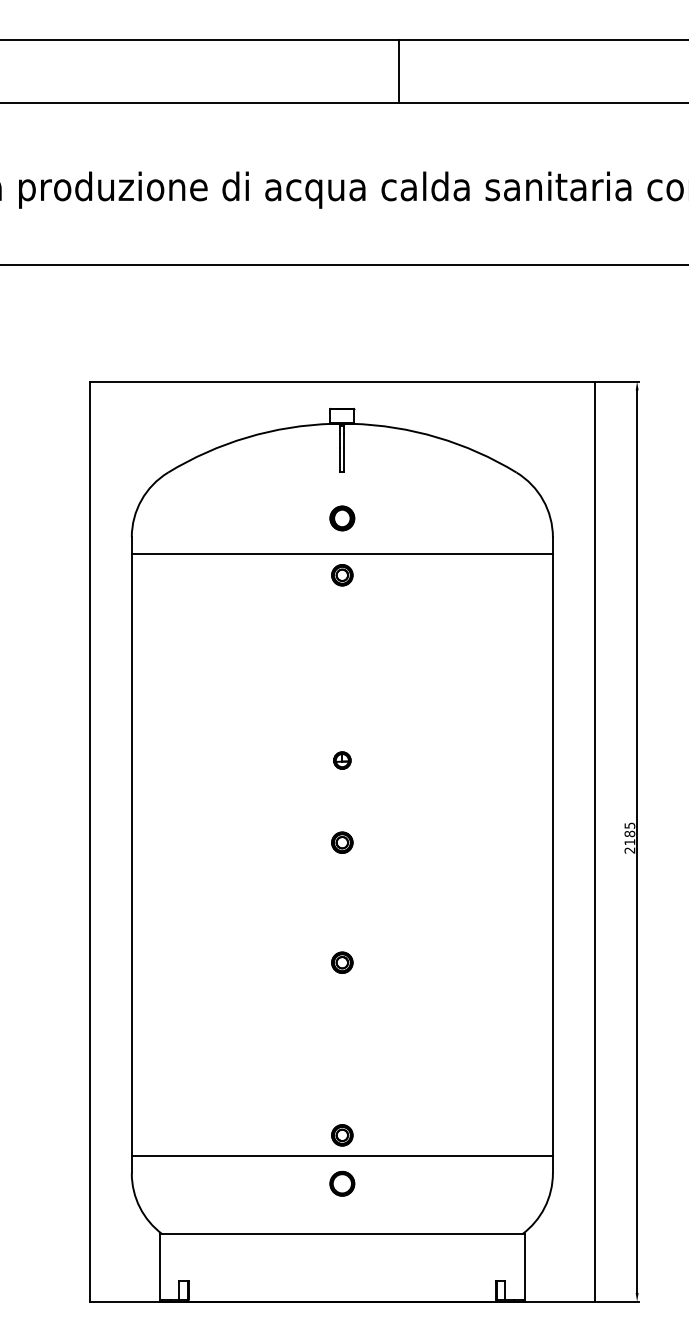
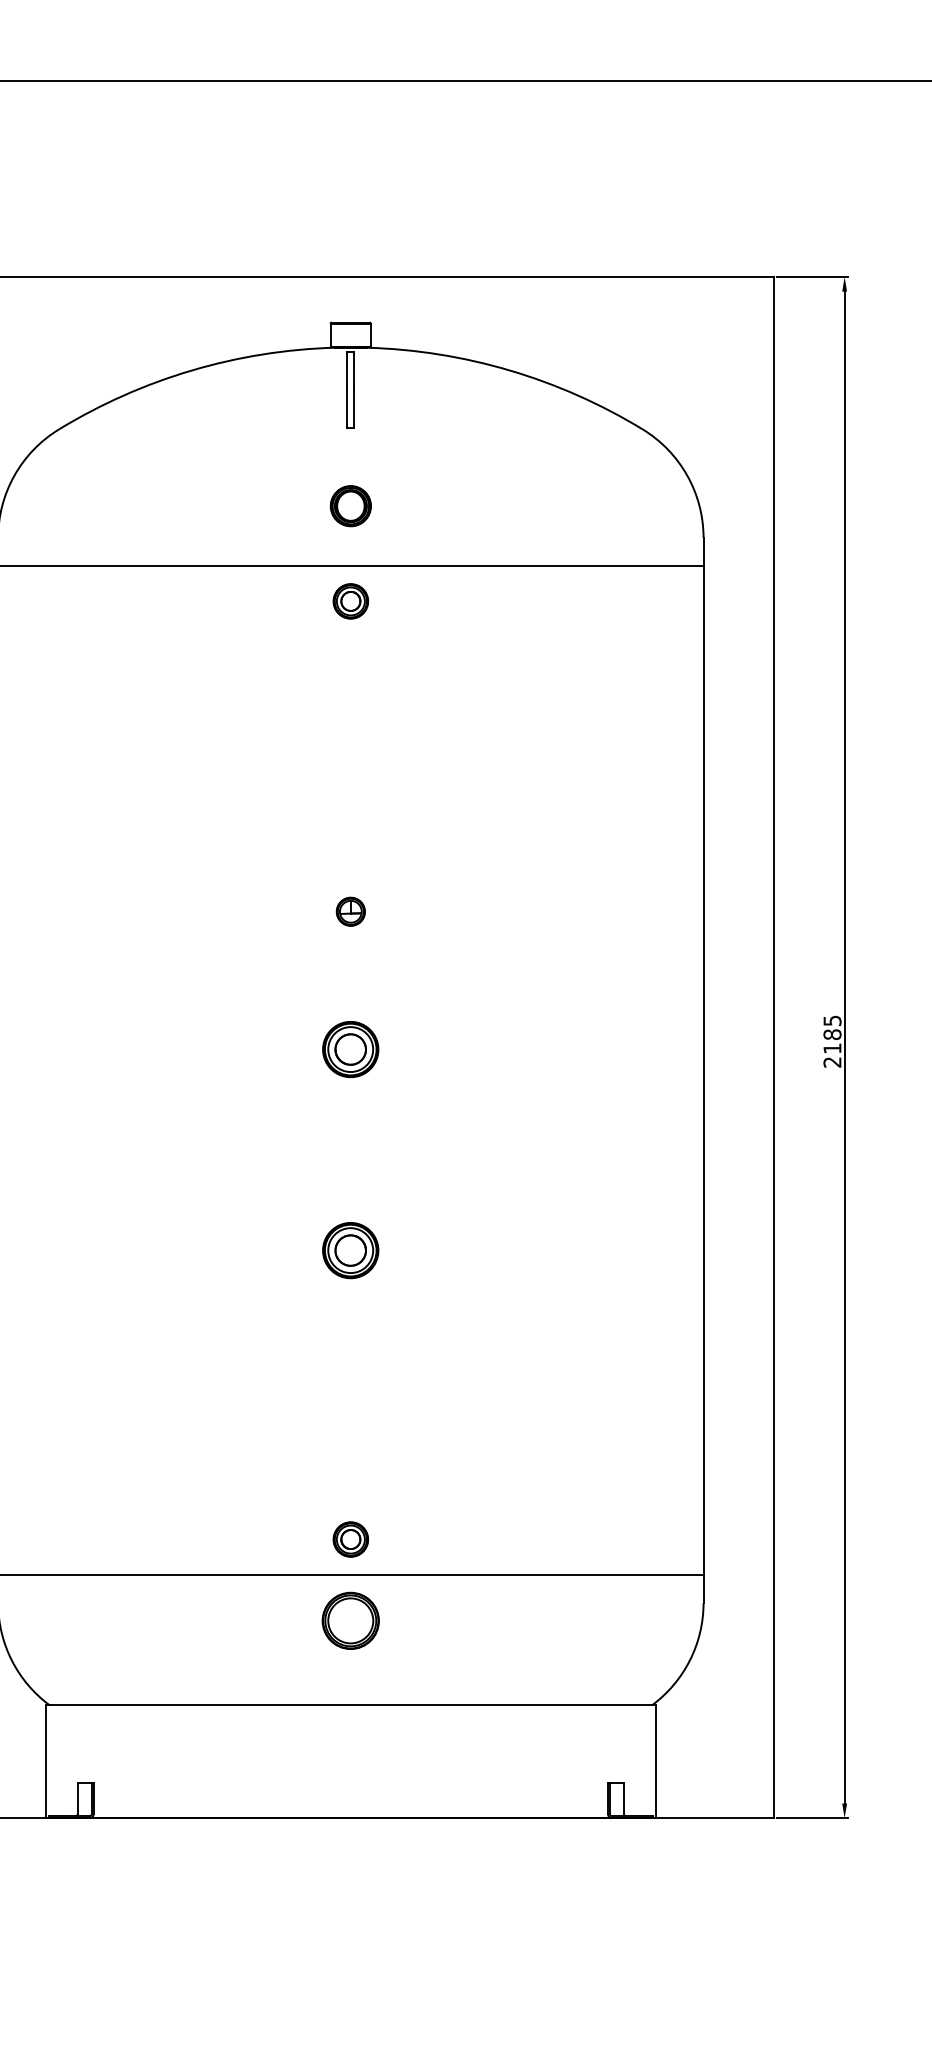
part: (342, 842) -> (351, 1048), size x1.6
part: (342, 962) -> (351, 1249), size x1.6
part: (342, 1183) -> (351, 1620), size x1.4

